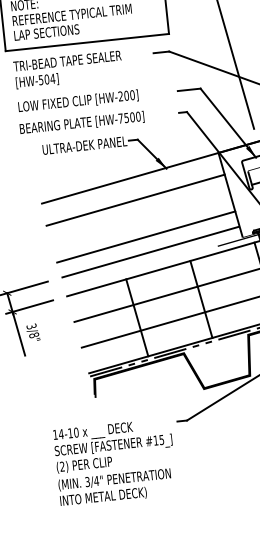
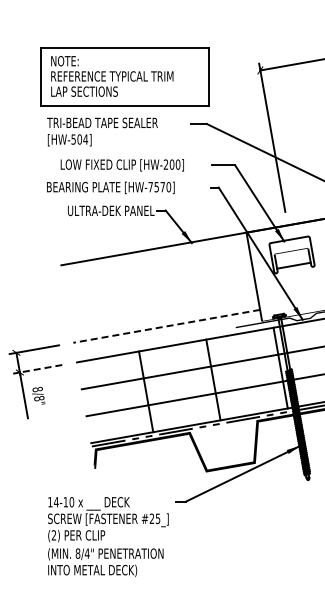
text: (77, 101) -> (121, 165), moved
text: (132, 117) -> (162, 187), [HW-7500] -> [HW-7570]
line: (135, 199) -> (156, 271), removed
line: (145, 237) -> (163, 310), removed
line: (150, 252) -> (166, 326), solid -> dashed
line: (29, 307) -> (37, 369), solid -> dashed
text: (31, 326) -> (37, 389), 3/8" -> 8/8"
text: (155, 440) -> (151, 518), #15_] -> #25_]
text: (87, 481) -> (77, 553), 3/4" -> 8/4"

